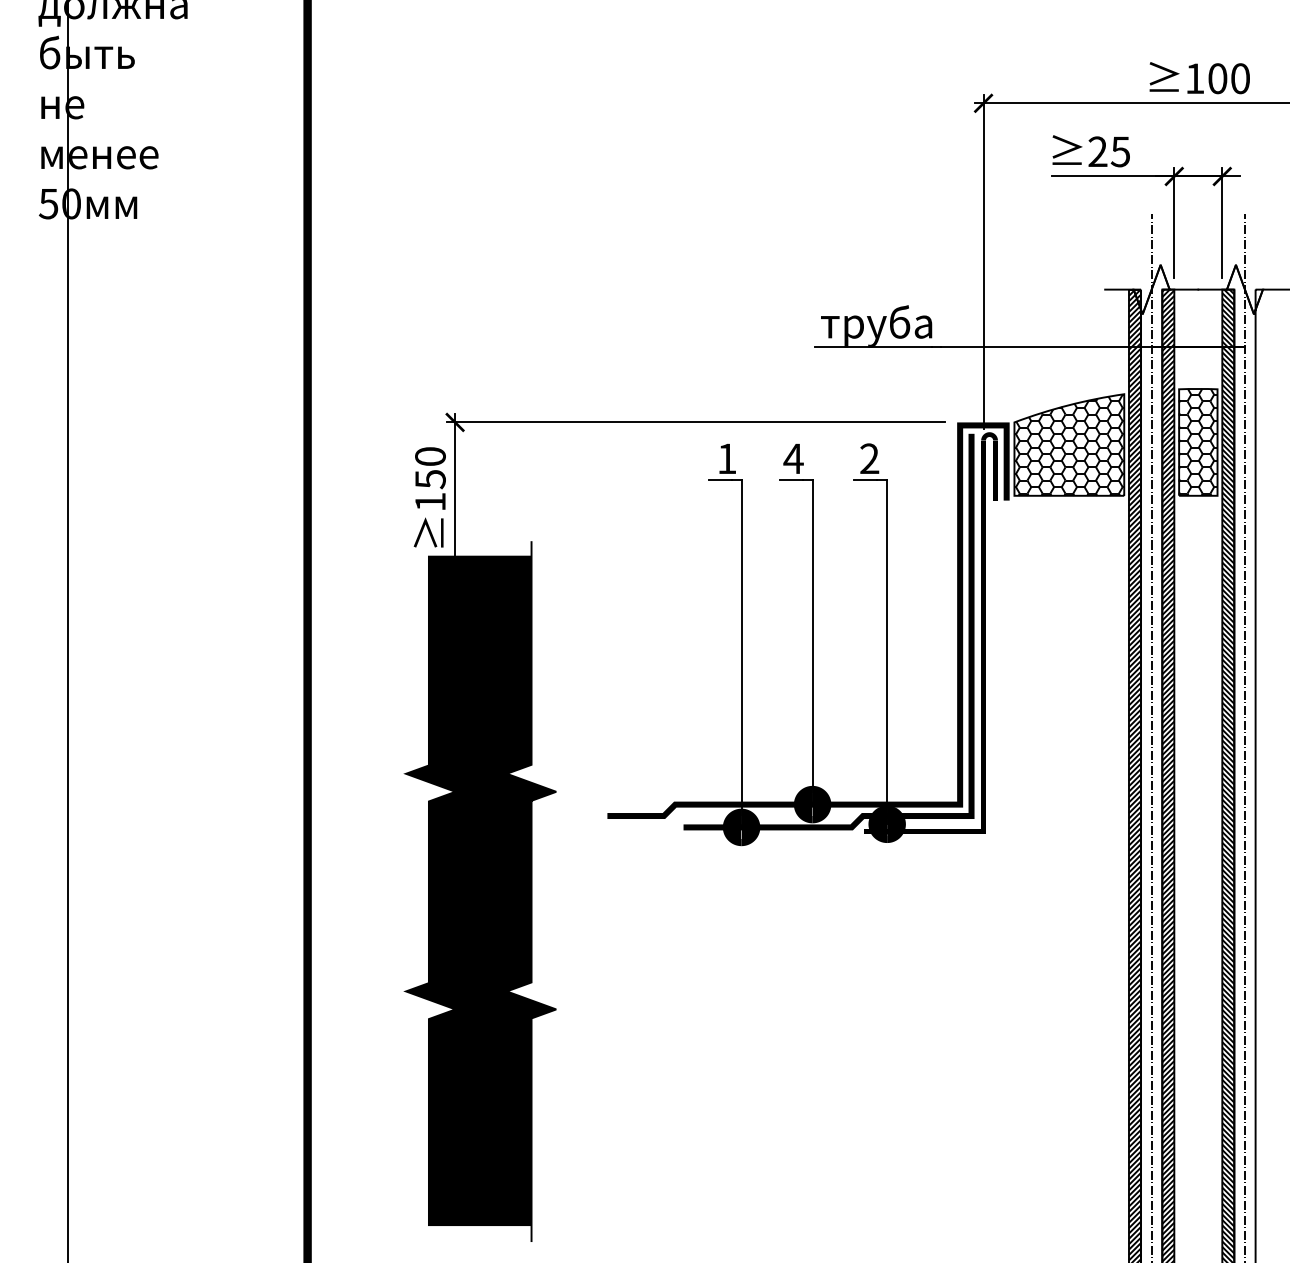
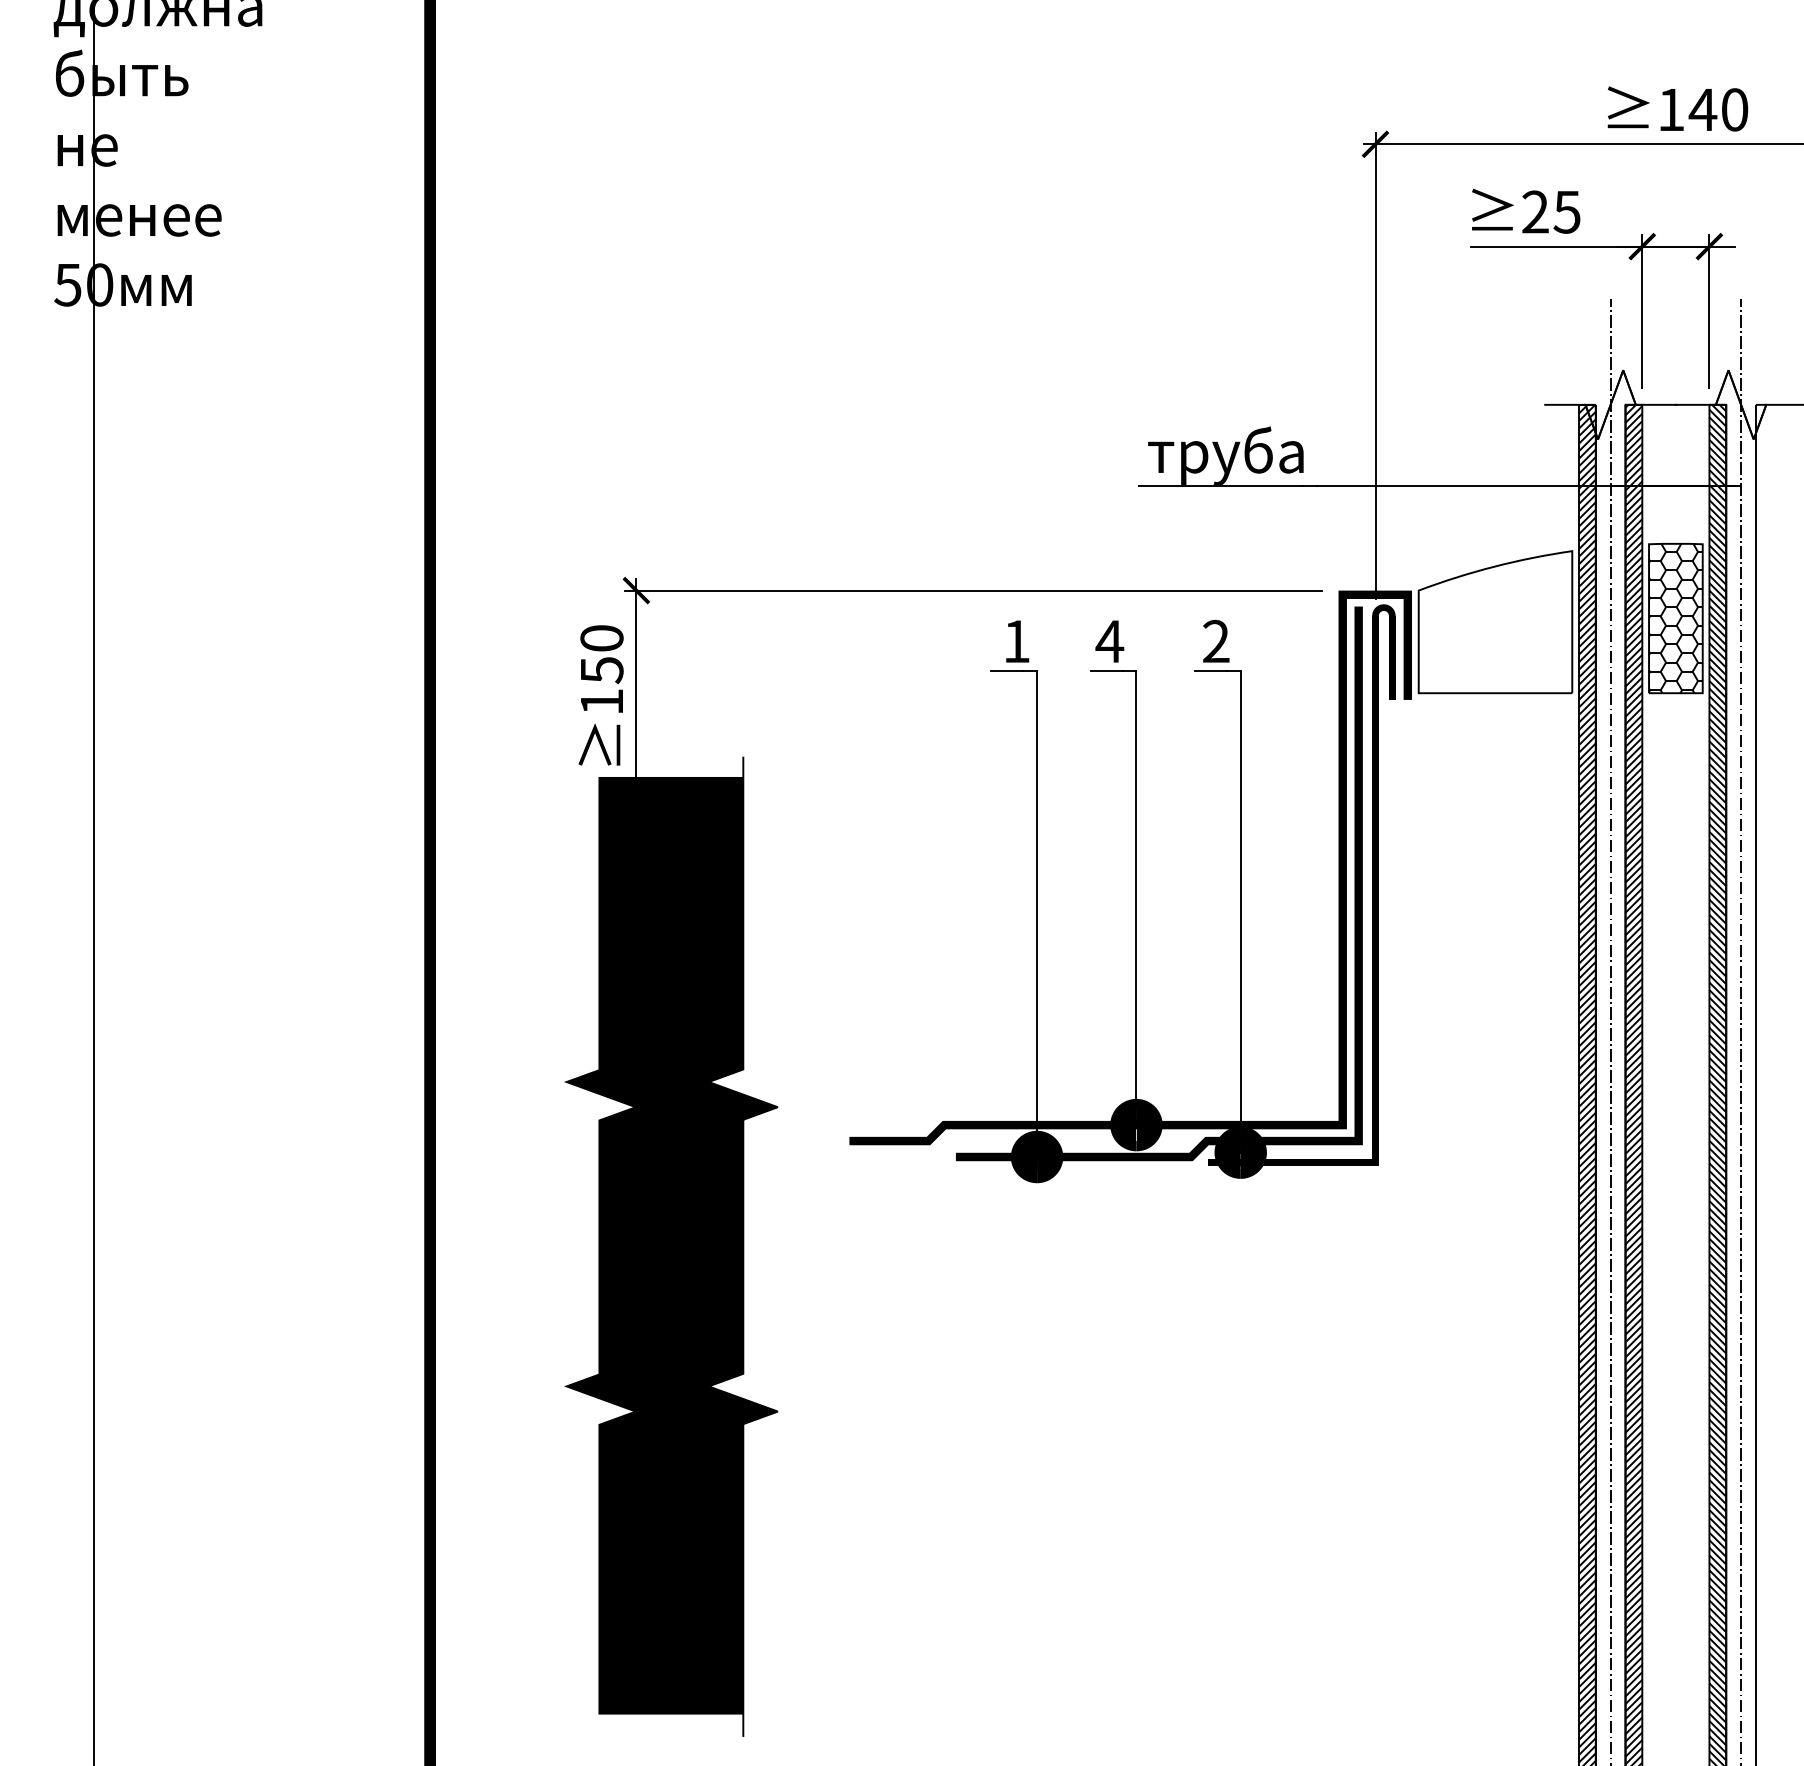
text: (1217, 78) -> (1702, 109), 100 -> 140
hatch: (1069, 444) -> (1495, 621), removed

